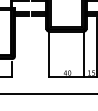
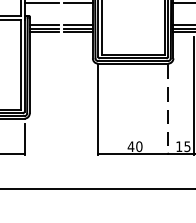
line: (84, 55) -> (169, 111), solid -> dashed

